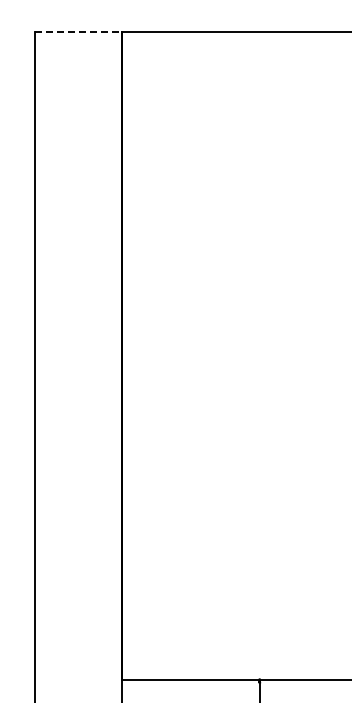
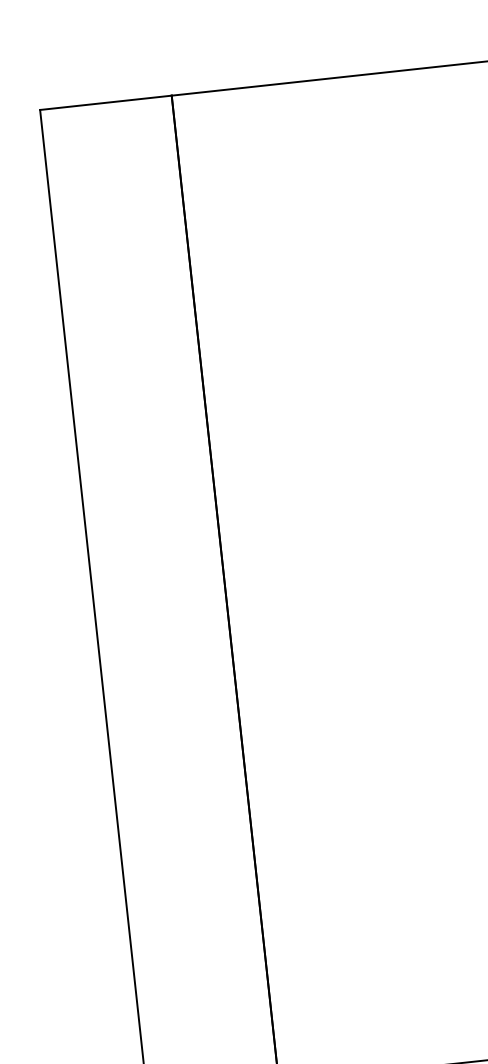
line: (78, 31) -> (106, 102), dashed -> solid

